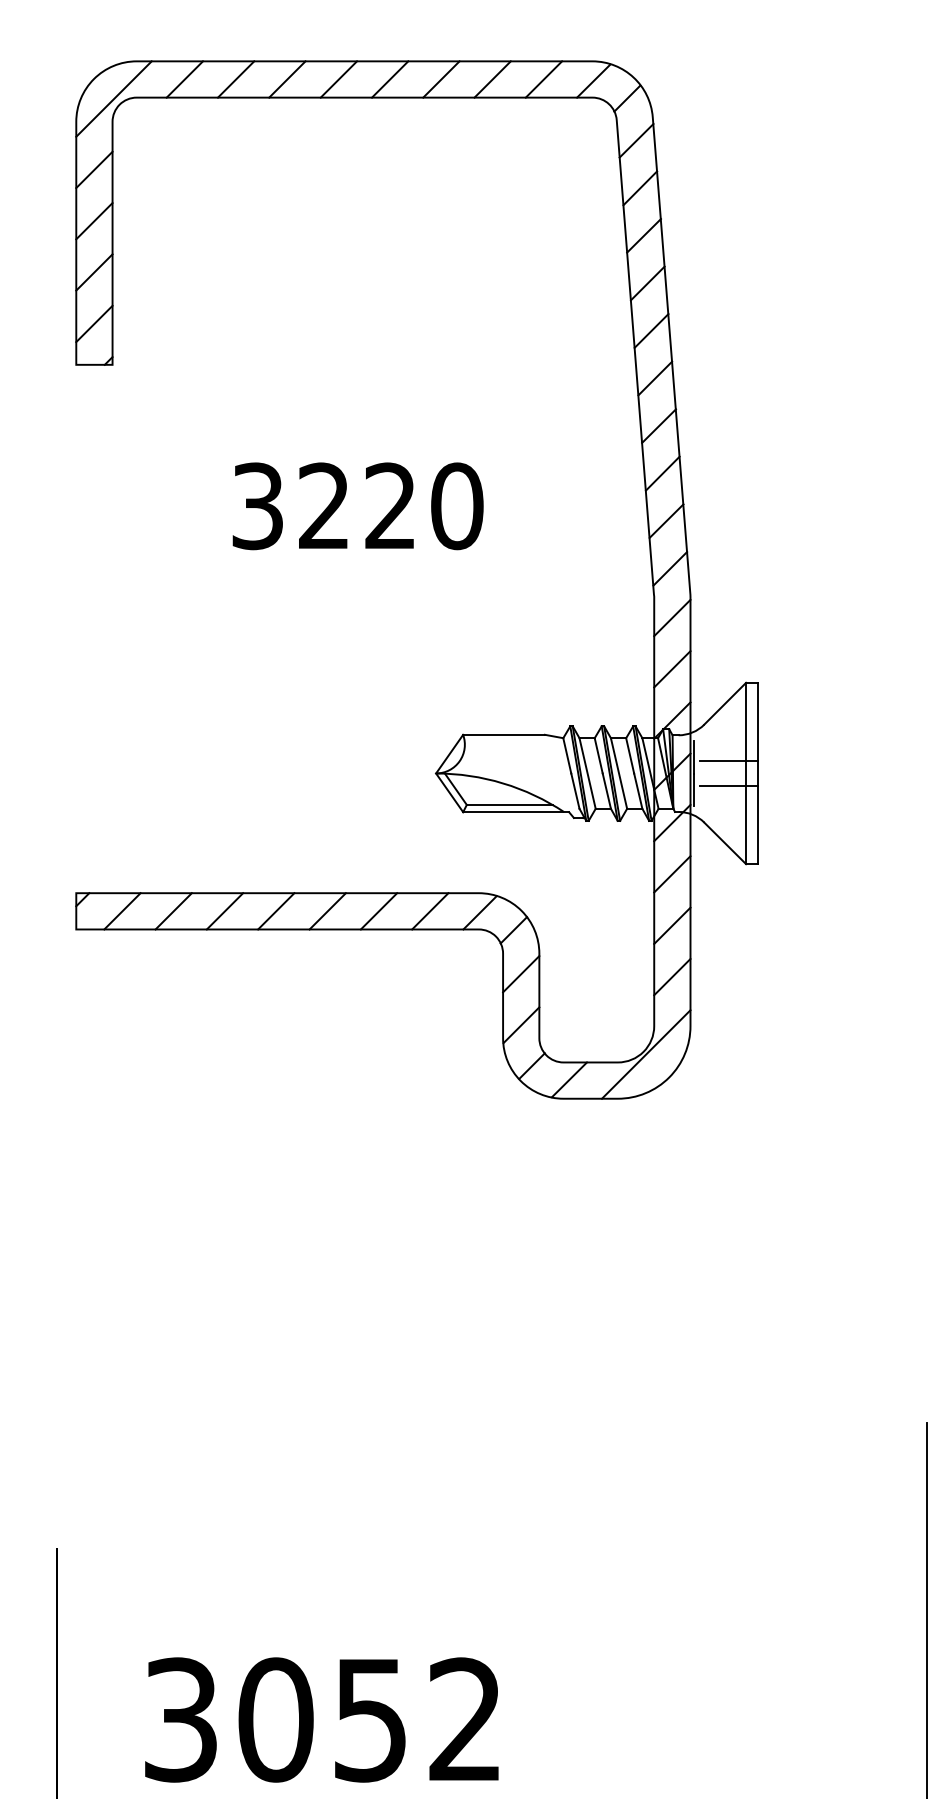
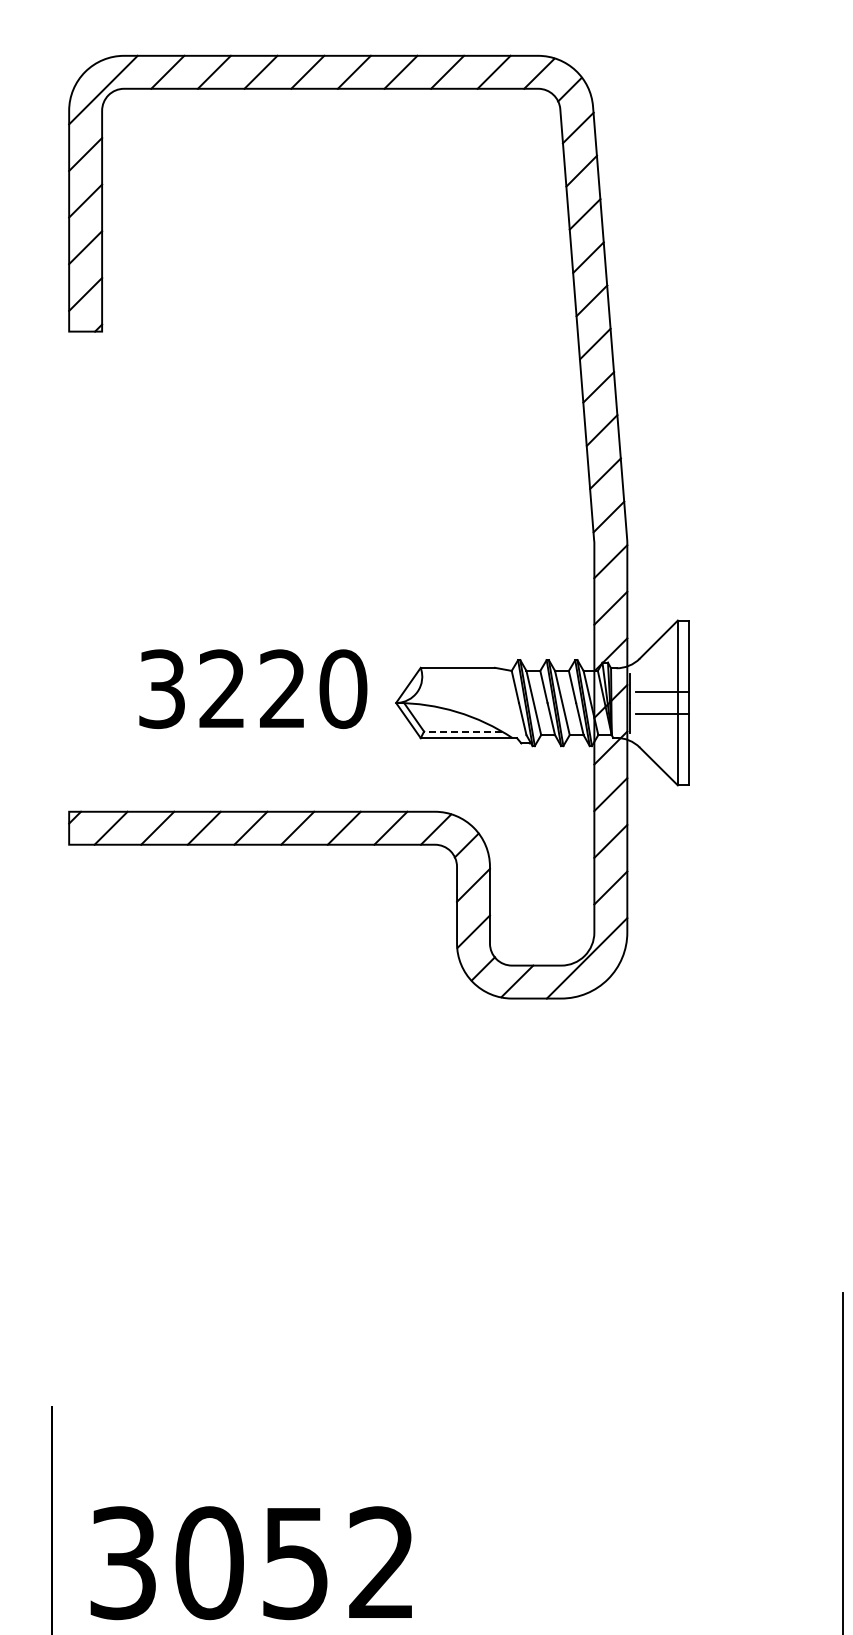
text: (358, 505) -> (253, 688), moved
line: (509, 804) -> (462, 731), solid -> dashed
text: (320, 1720) -> (250, 1563), moved

